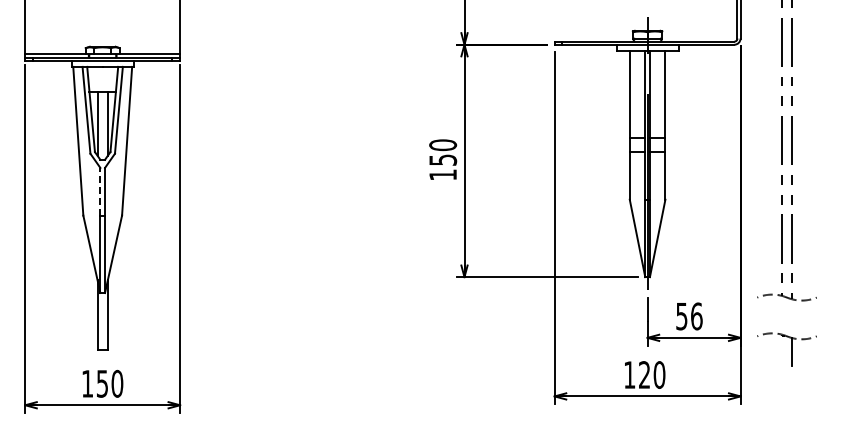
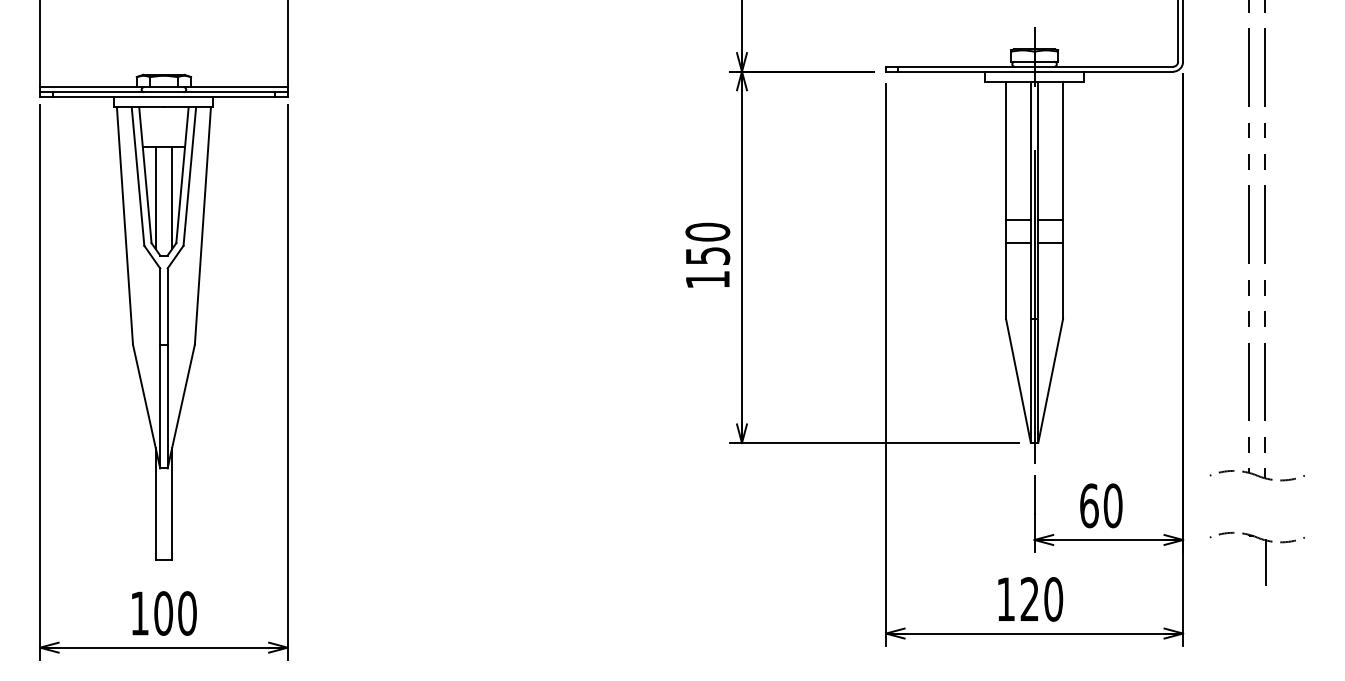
line: (100, 191) -> (160, 306), dashed -> solid
text: (689, 316) -> (1101, 505), 56 -> 60
text: (102, 383) -> (163, 612), 150 -> 100

